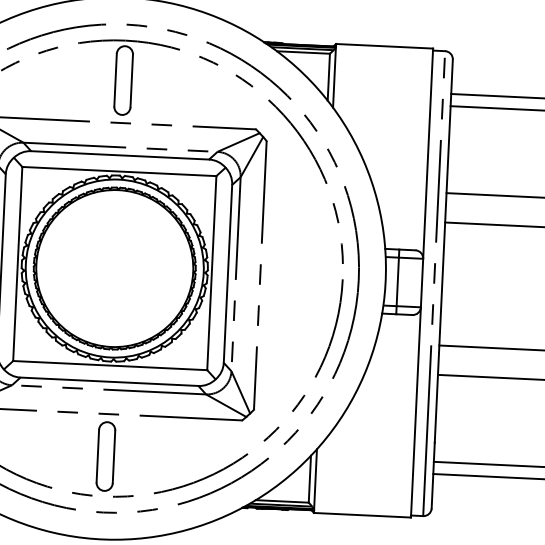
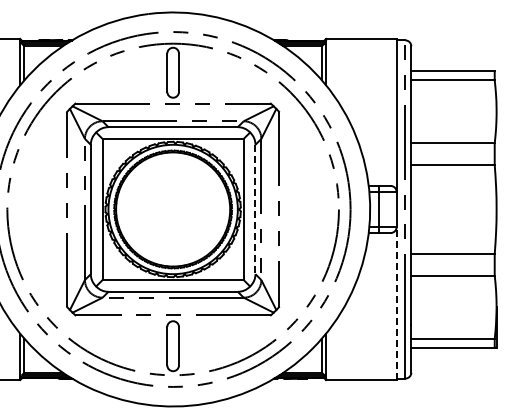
line: (228, 273) -> (255, 209), solid -> dashed
line: (415, 412) -> (396, 303), solid -> dashed

